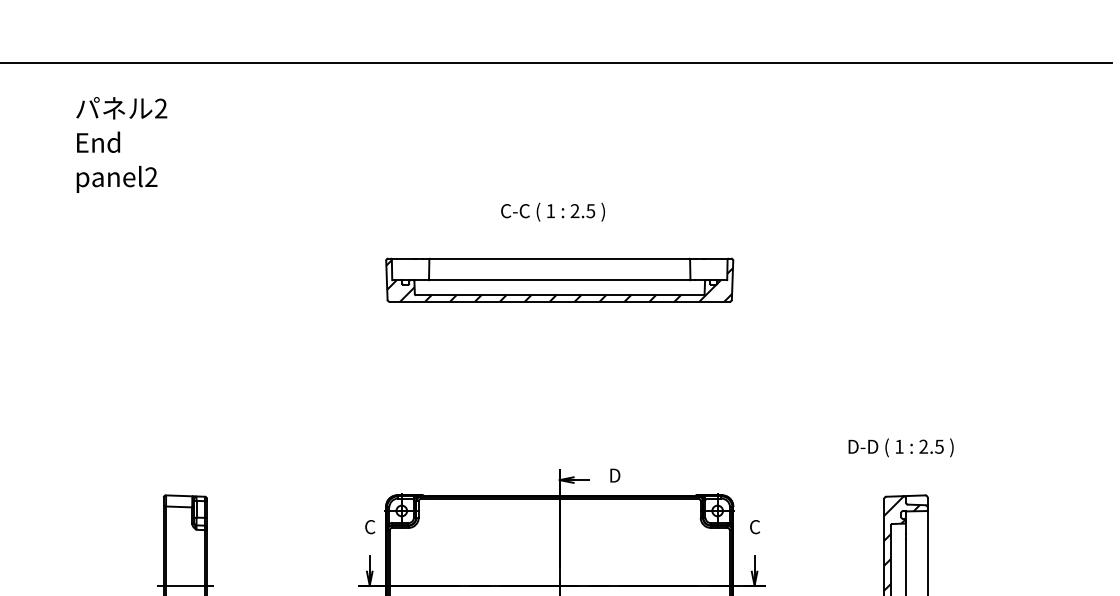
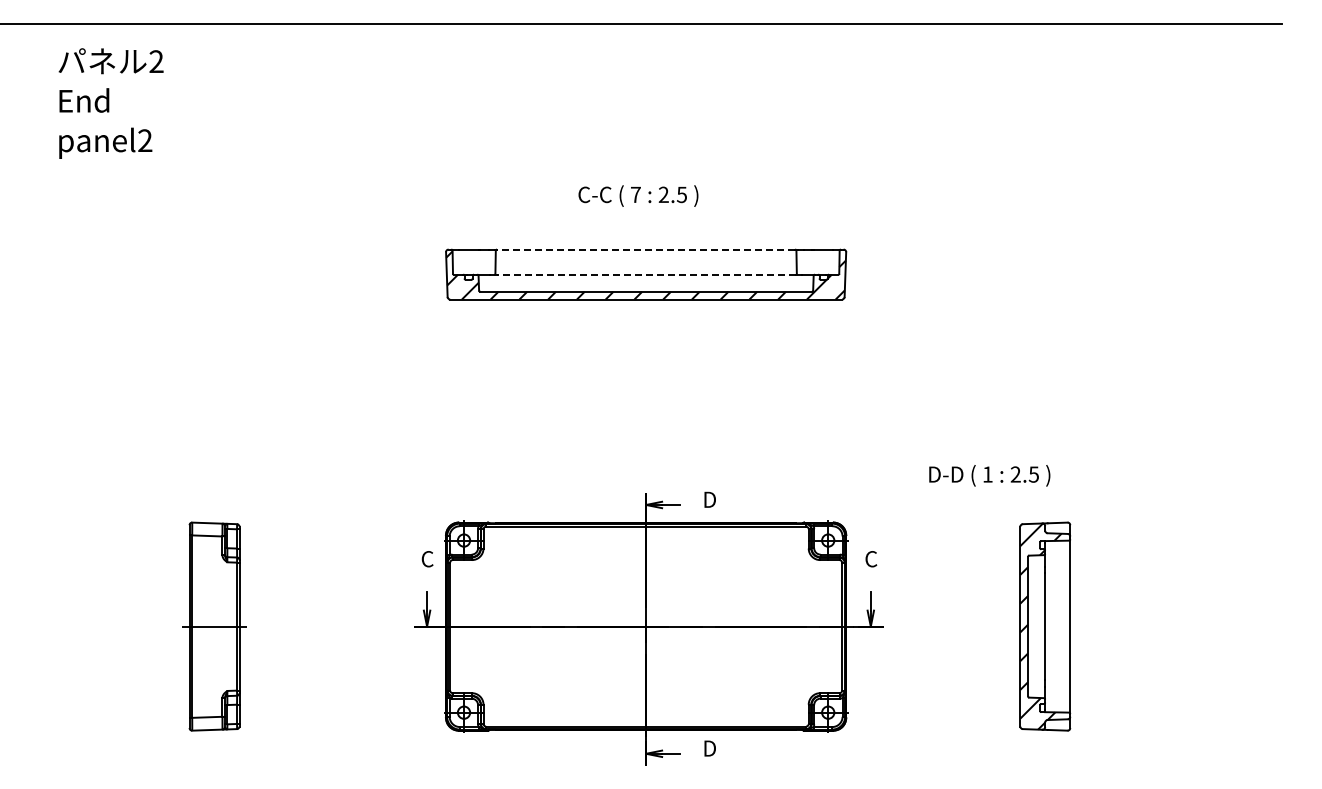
text: (121, 144) -> (110, 103), moved
text: (550, 210) -> (635, 194), 1 -> 7
line: (559, 258) -> (645, 249), solid -> dashed
line: (560, 280) -> (646, 274), solid -> dashed
text: (900, 447) -> (989, 475), moved

